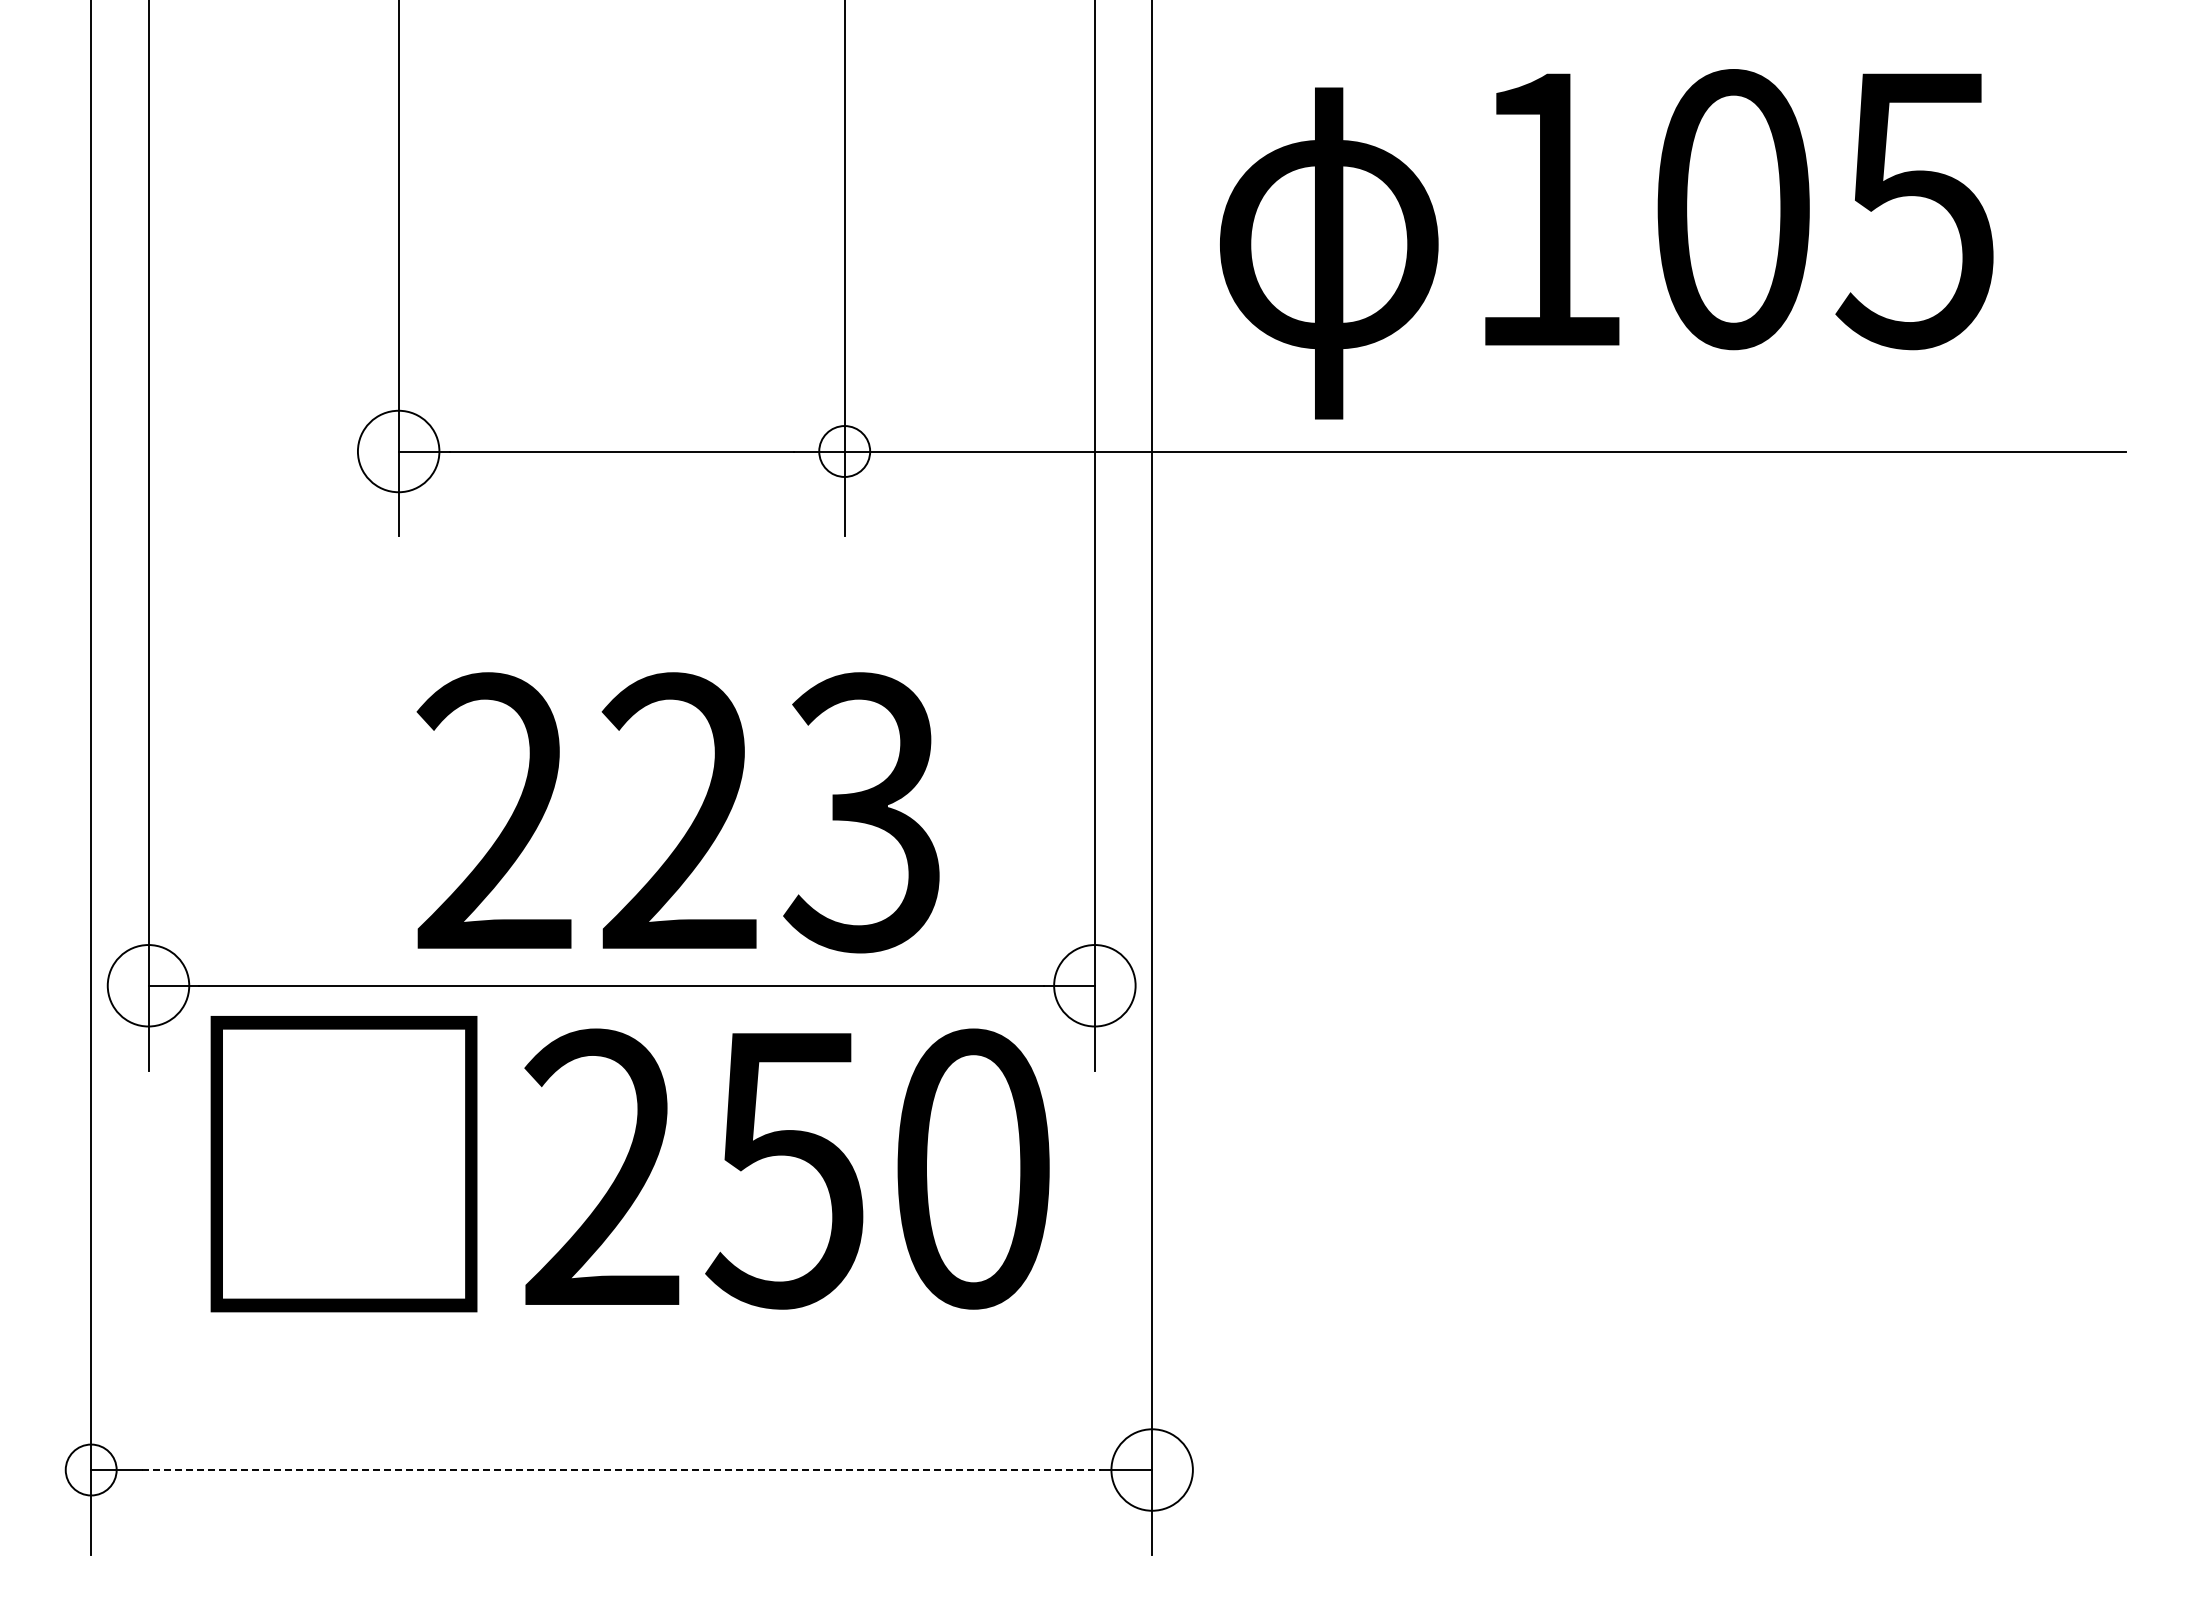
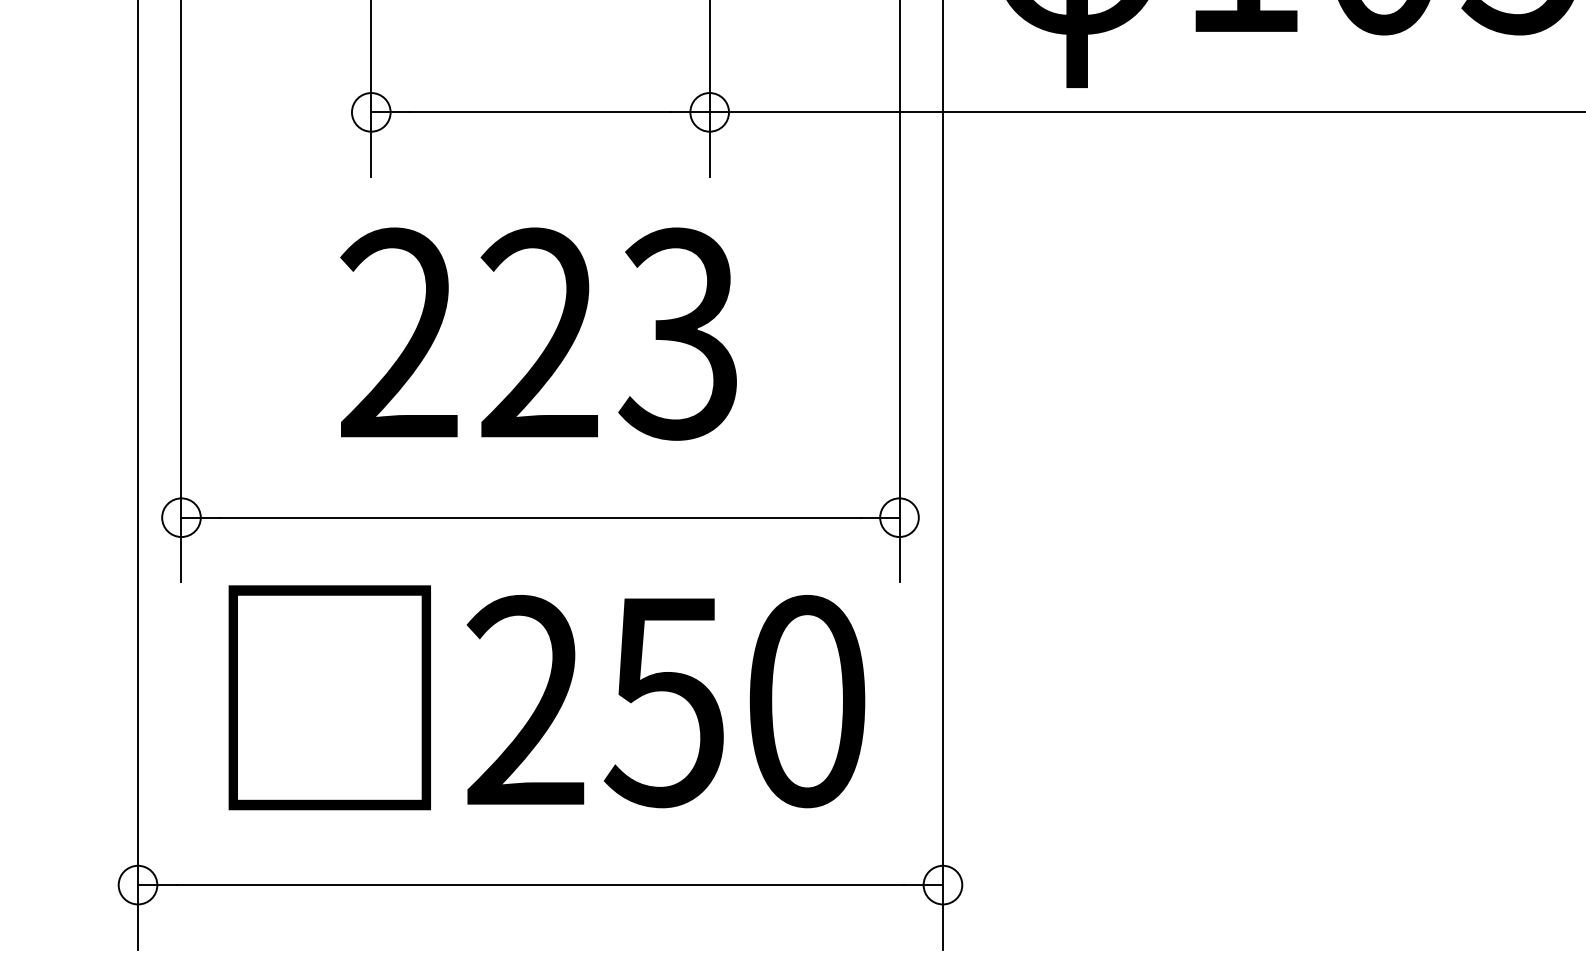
circle: (398, 451) -> (371, 112), size x0.62
text: (677, 812) -> (538, 333), moved
circle: (148, 985) -> (181, 517), size x0.62
circle: (1094, 985) -> (899, 517), size x0.62
text: (629, 1164) -> (546, 698), moved
circle: (1151, 1469) -> (942, 884), size x0.62
line: (621, 1470) -> (540, 885), dashed -> solid

